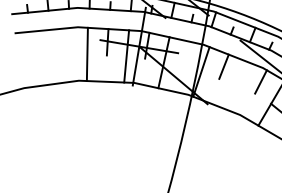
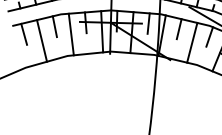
line: (67, 41) -> (54, 26), added
line: (27, 45) -> (23, 34), added
line: (186, 54) -> (148, 23), added
line: (49, 57) -> (42, 41), added
line: (238, 86) -> (192, 42), added

